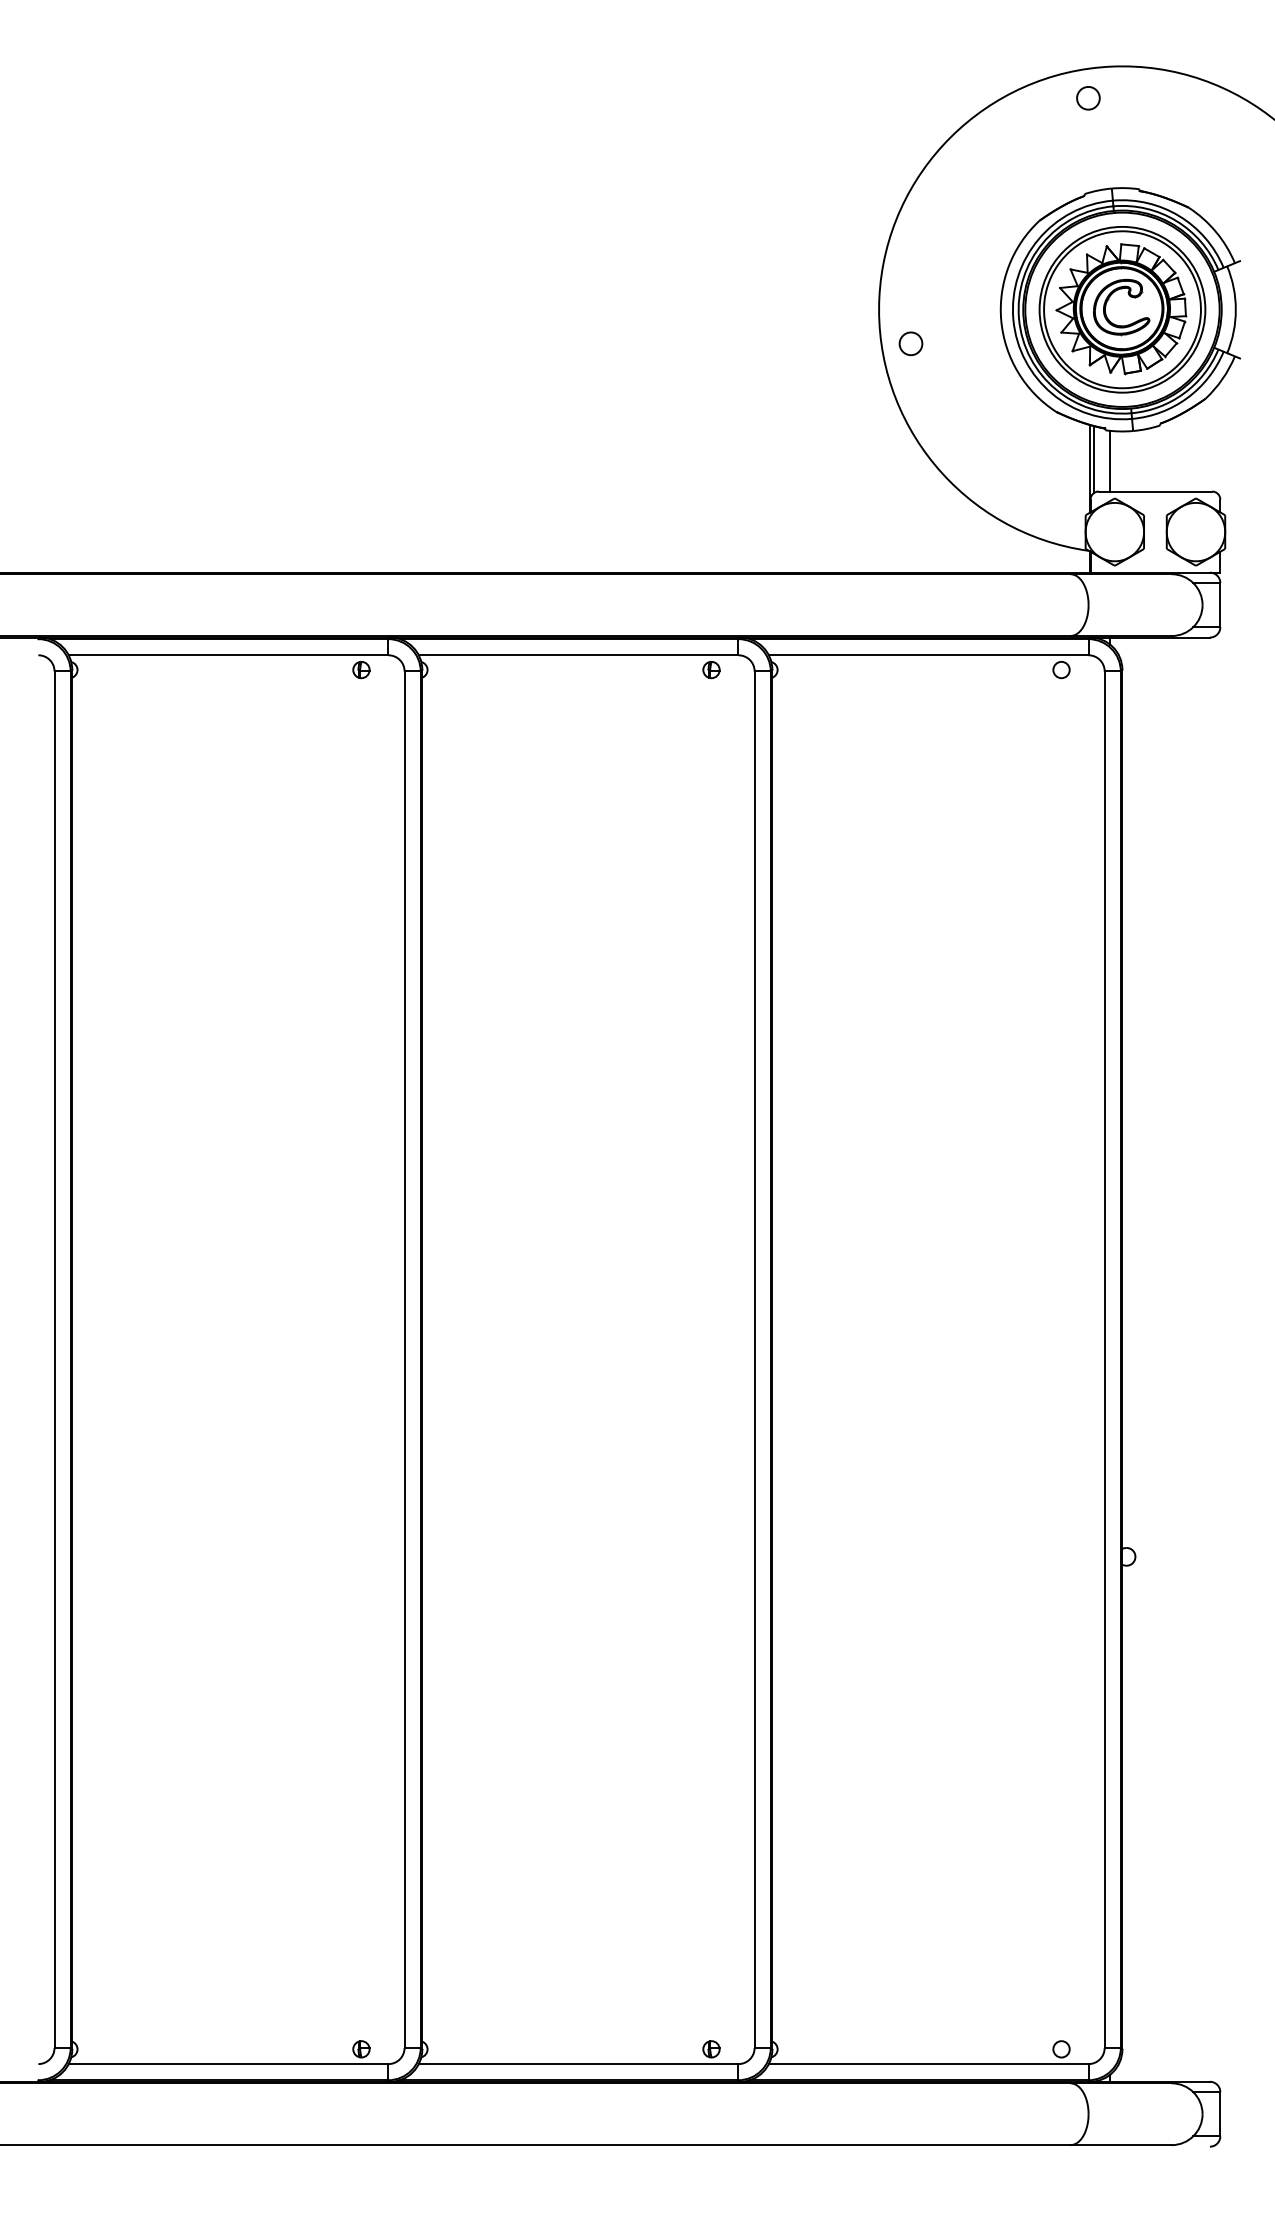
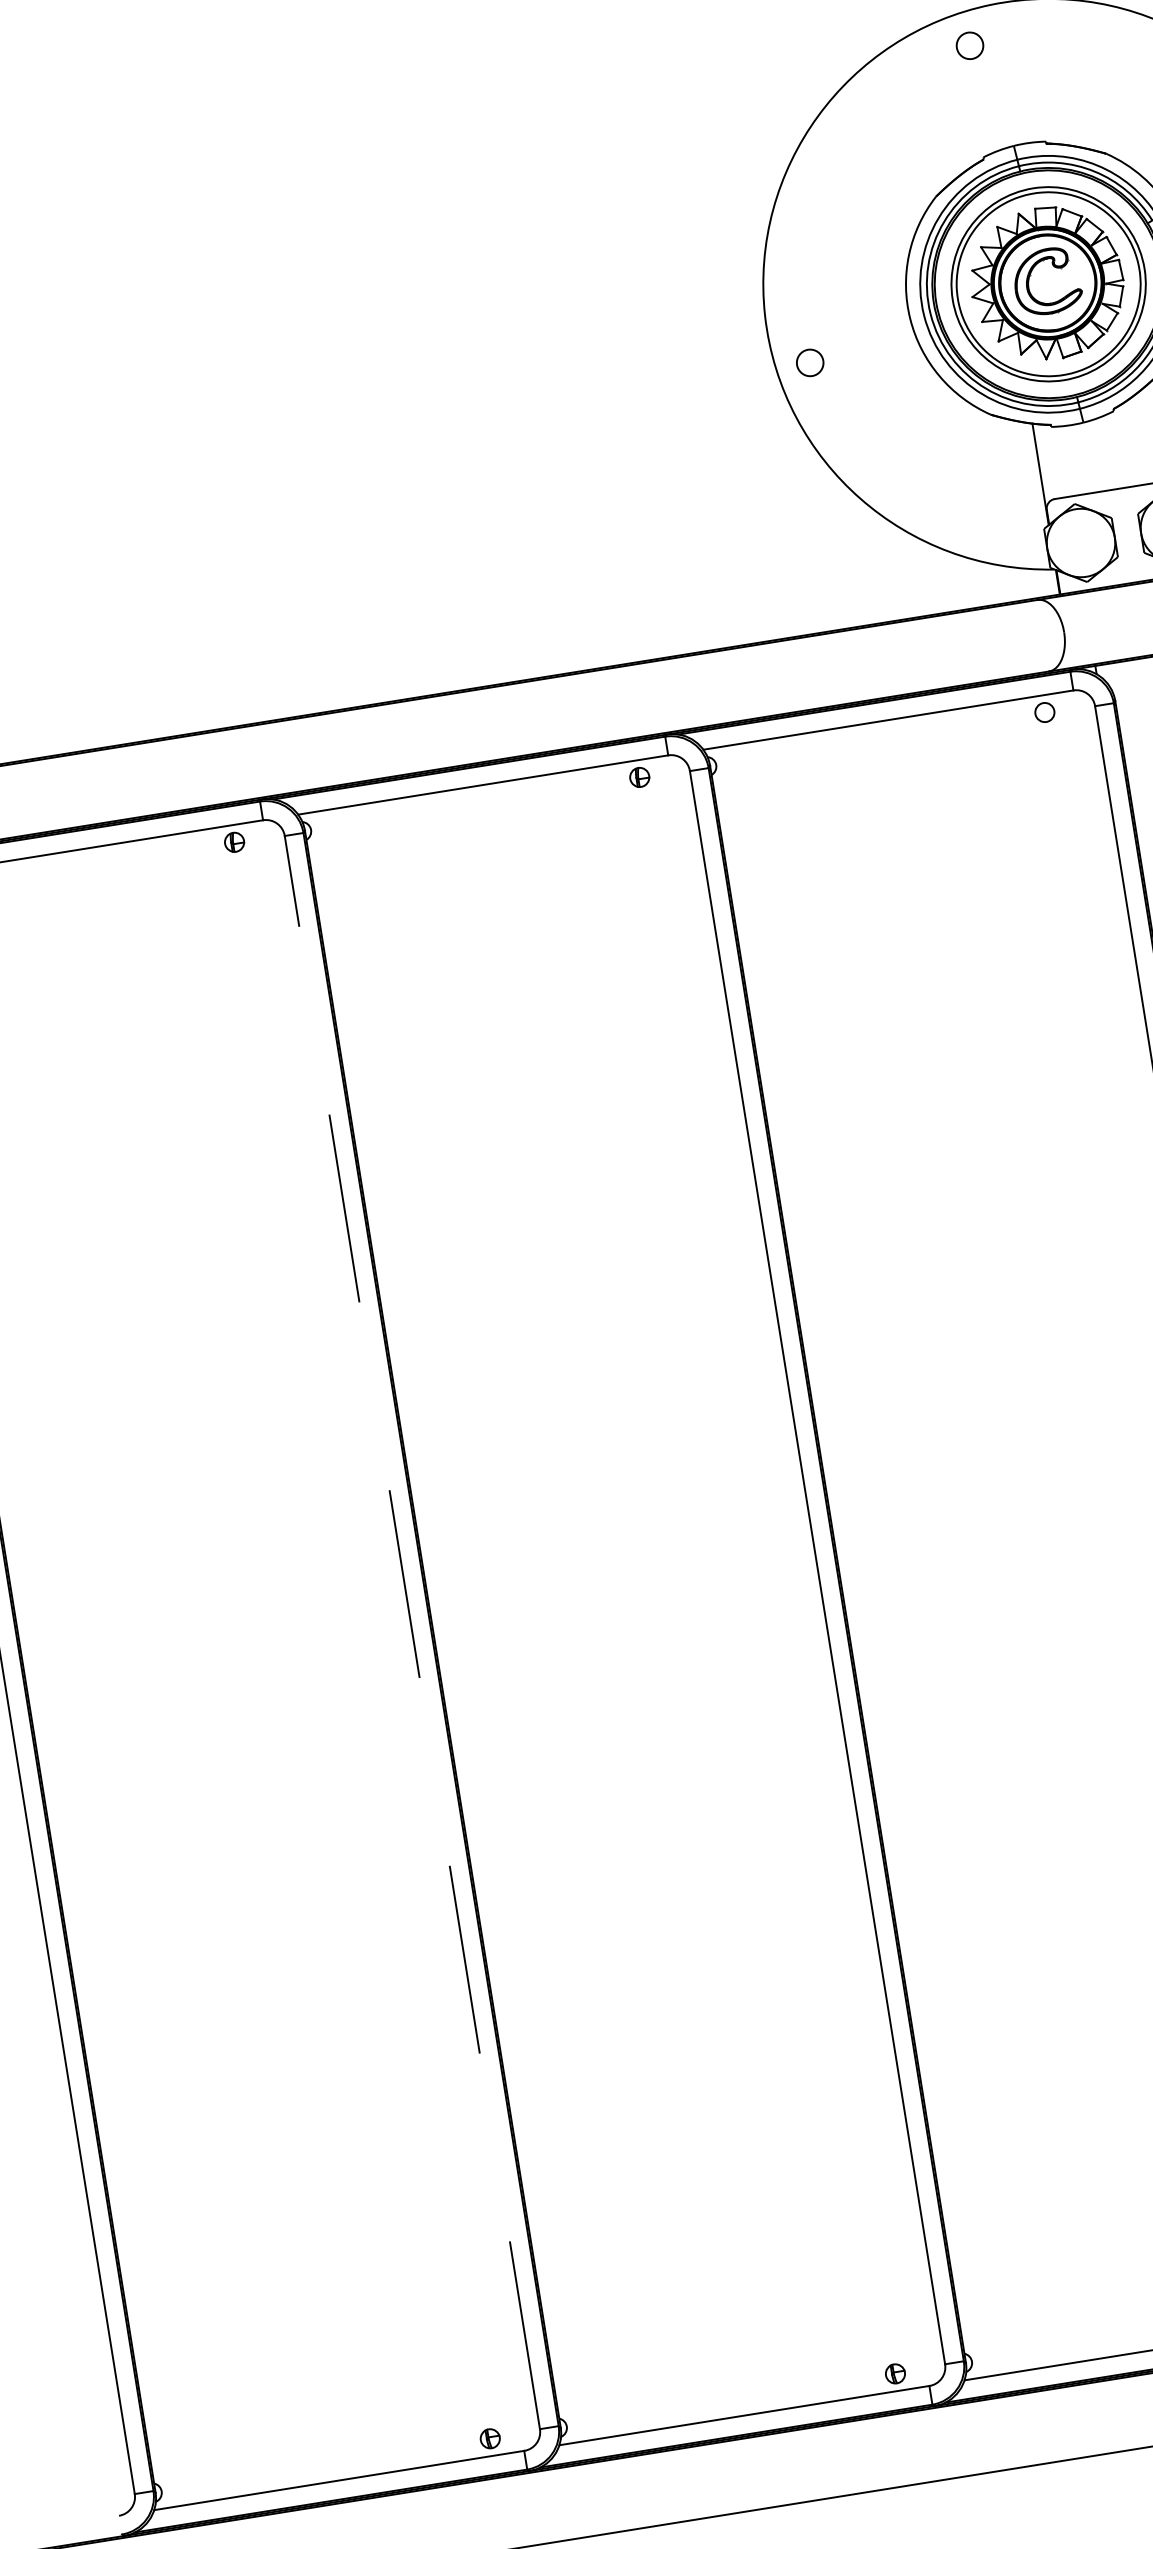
line: (1094, 459) -> (1044, 462), removed
line: (1110, 460) -> (1062, 460), removed
line: (404, 1359) -> (412, 1632), solid -> dashed

